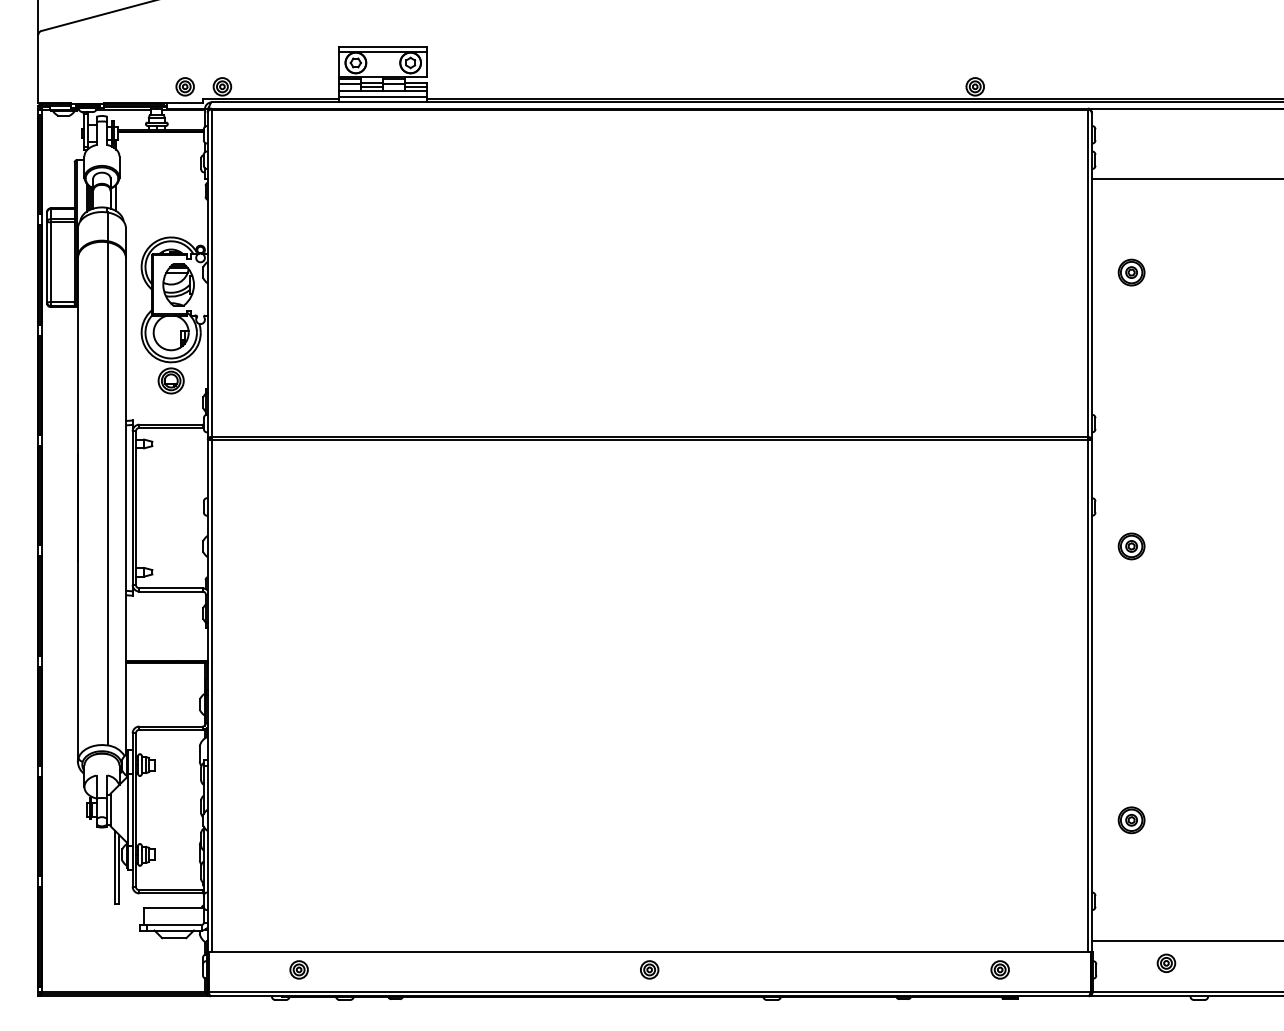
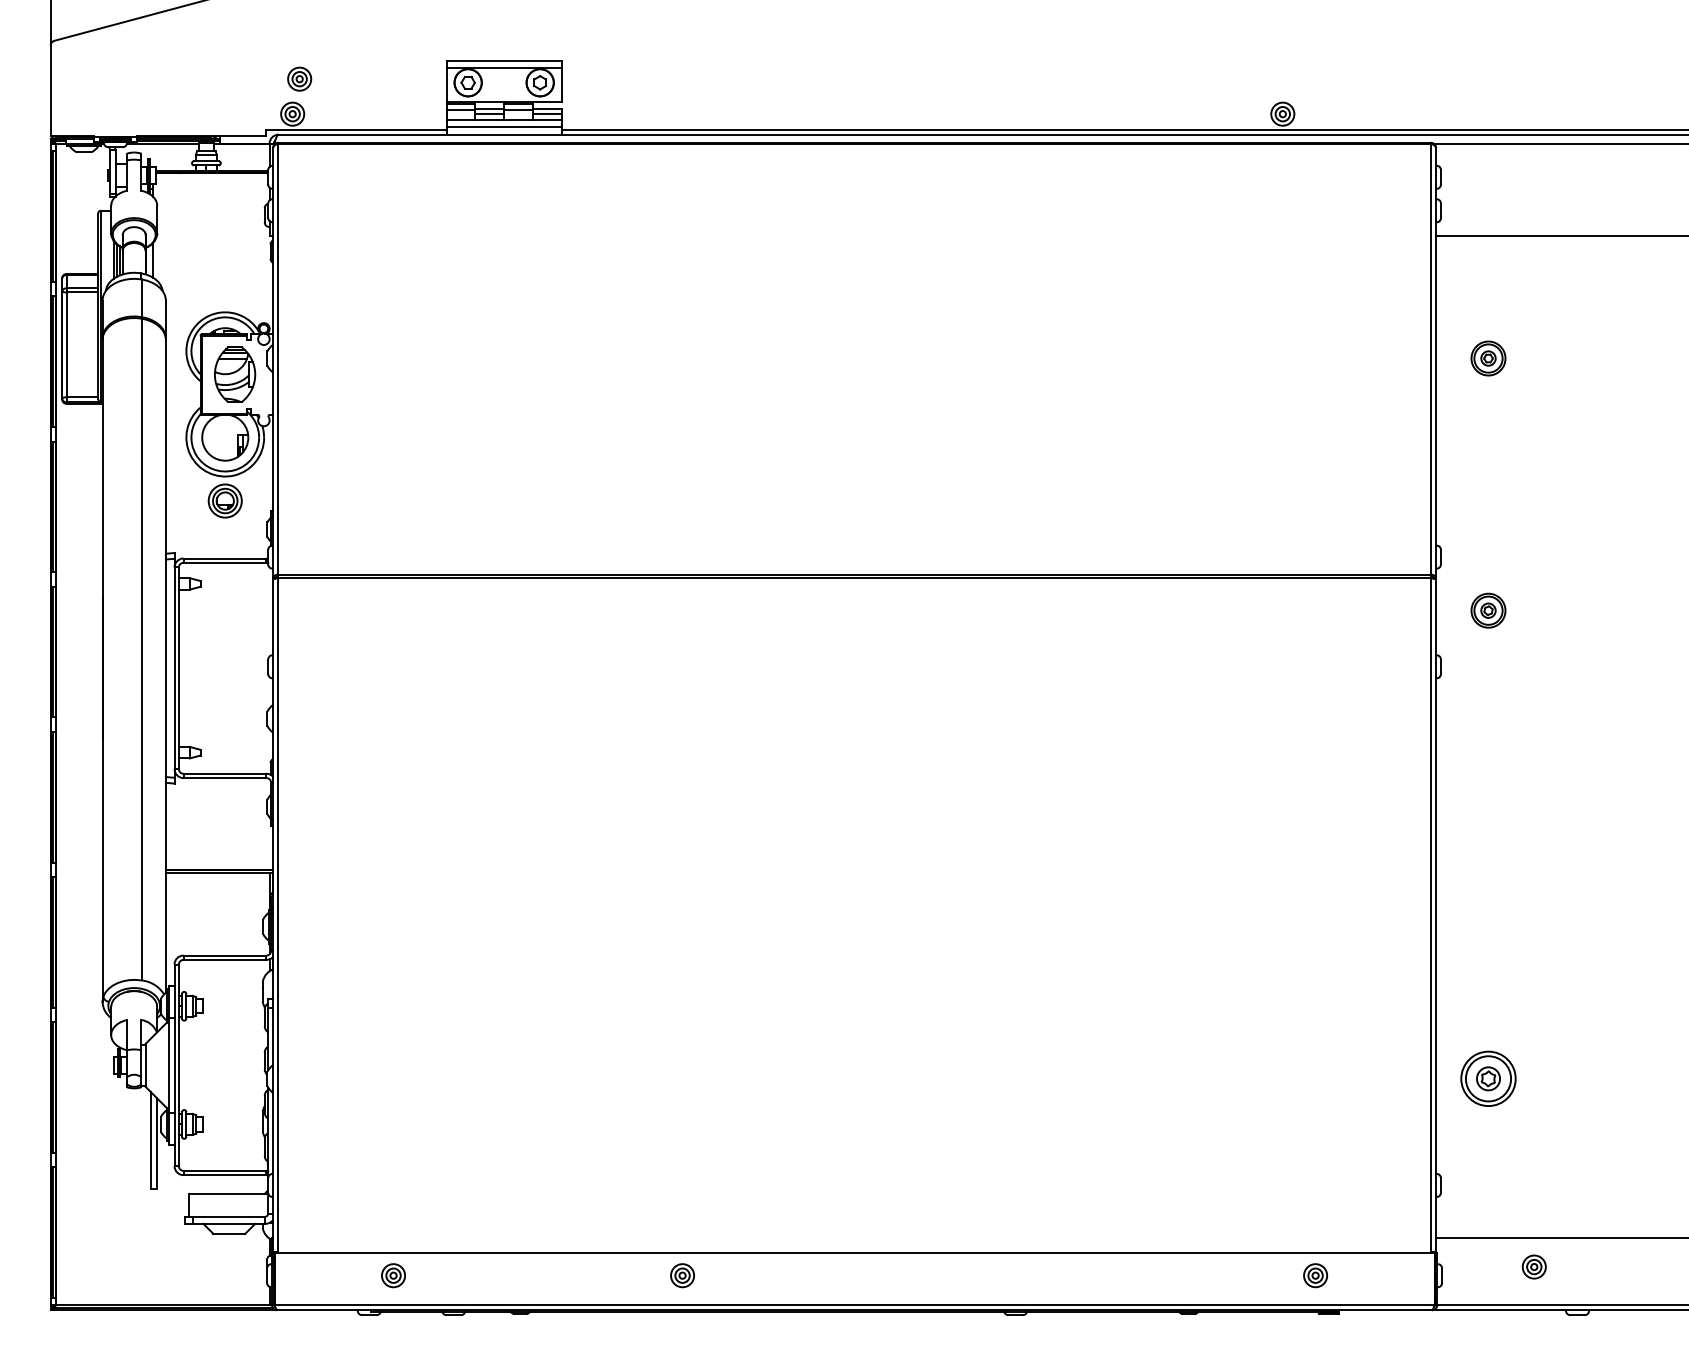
part: (185, 86) -> (299, 78), moved
part: (1131, 546) -> (1488, 610), moved
part: (1131, 820) -> (1488, 1078), size x1.6
part: (649, 969) -> (682, 1275), moved

